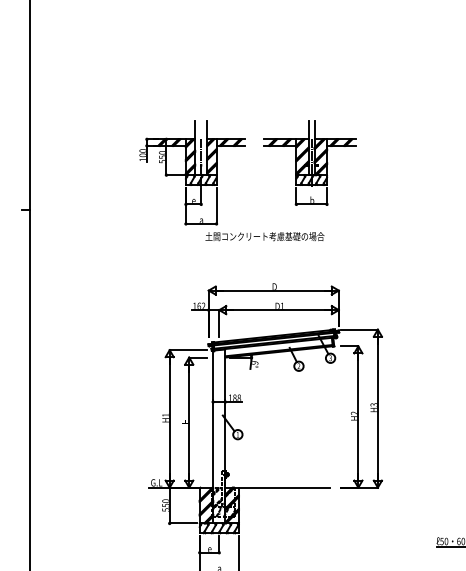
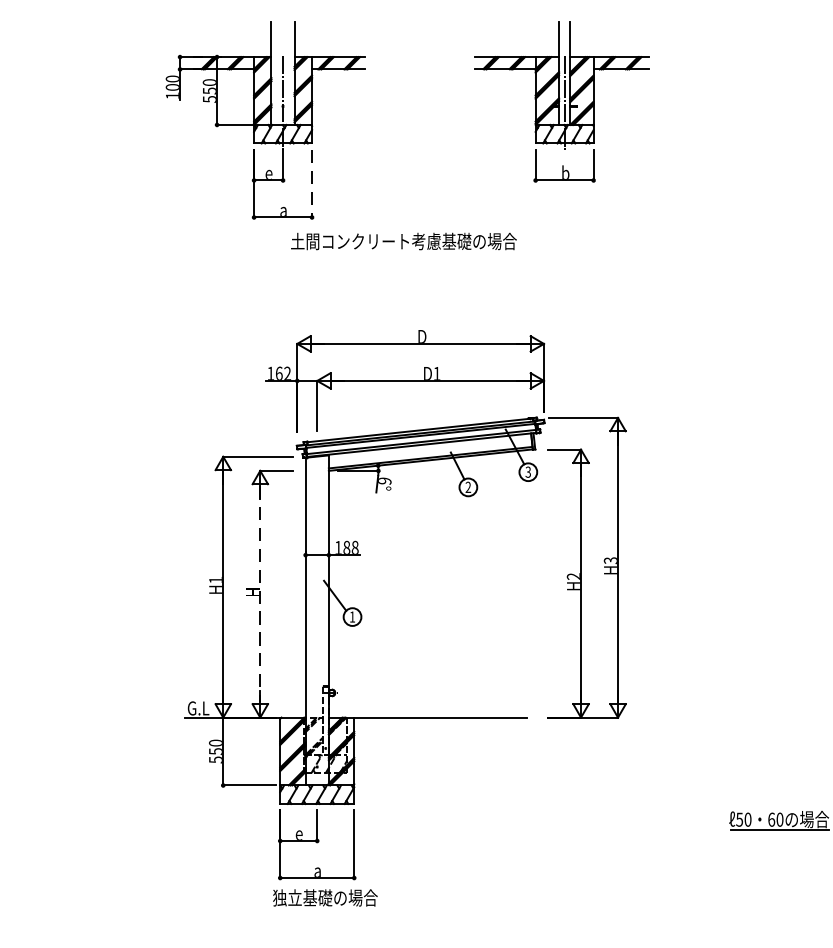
part: (309, 162) -> (560, 100), moved
line: (216, 206) -> (311, 184), solid -> dashed
line: (189, 422) -> (260, 593), solid -> dashed

